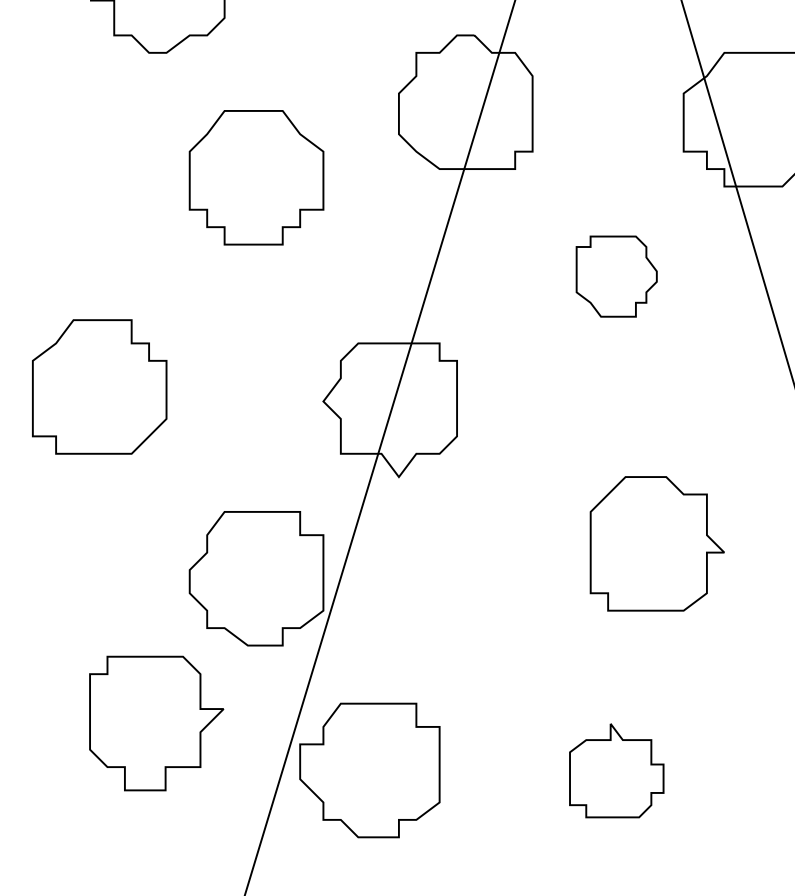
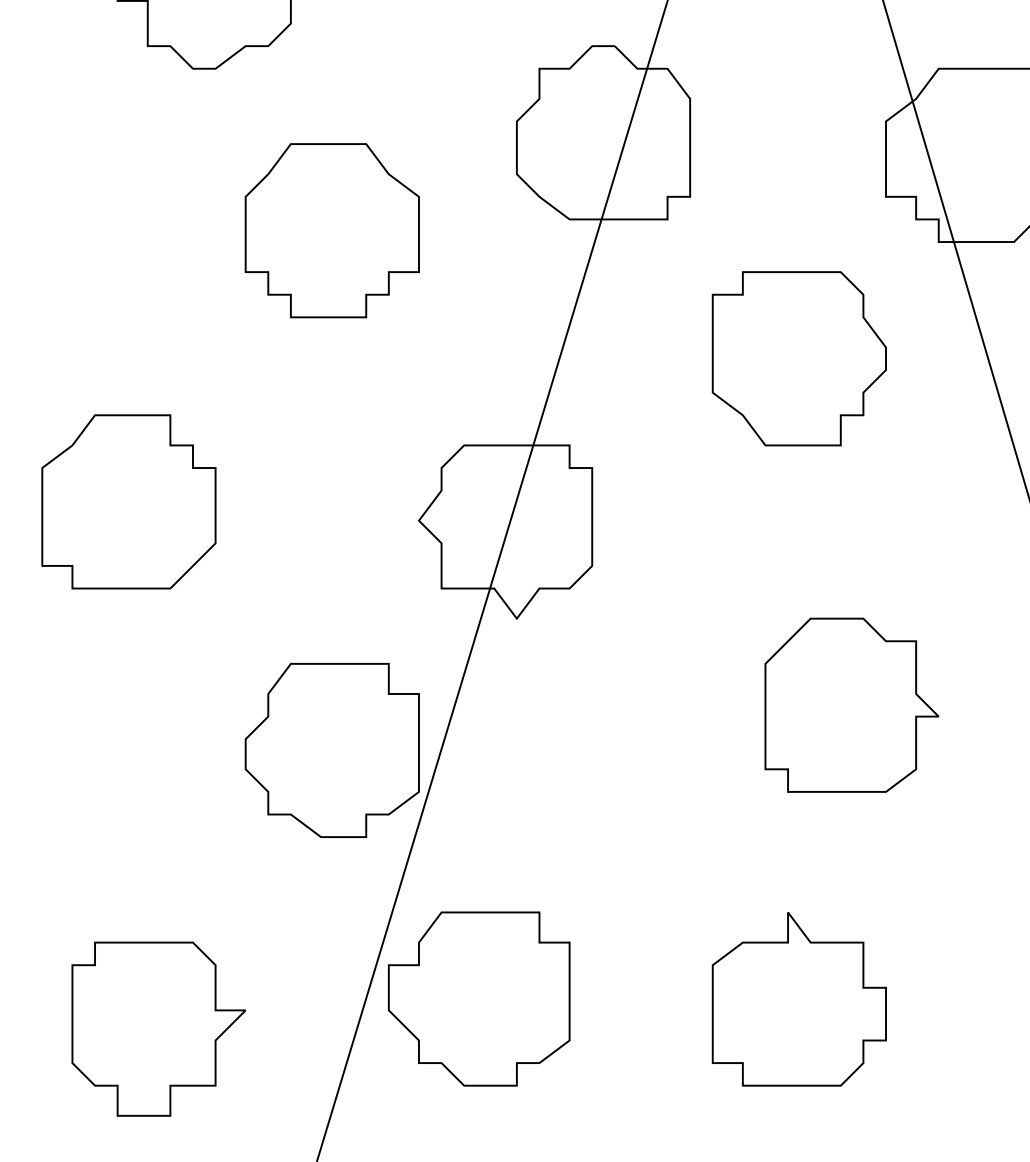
part: (616, 276) -> (798, 358), size x1.67
part: (156, 723) -> (158, 1028), moved
part: (616, 770) -> (798, 999), size x1.43

